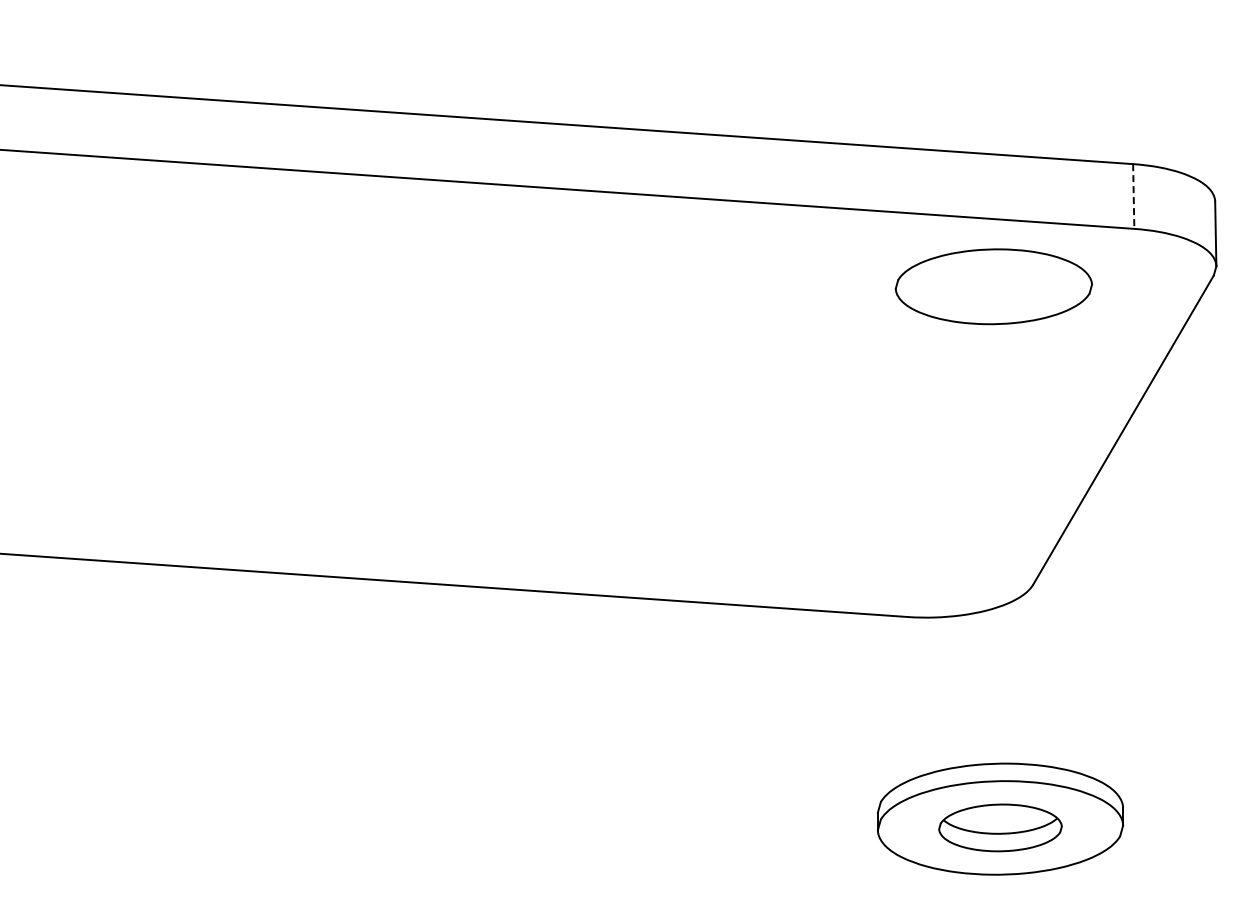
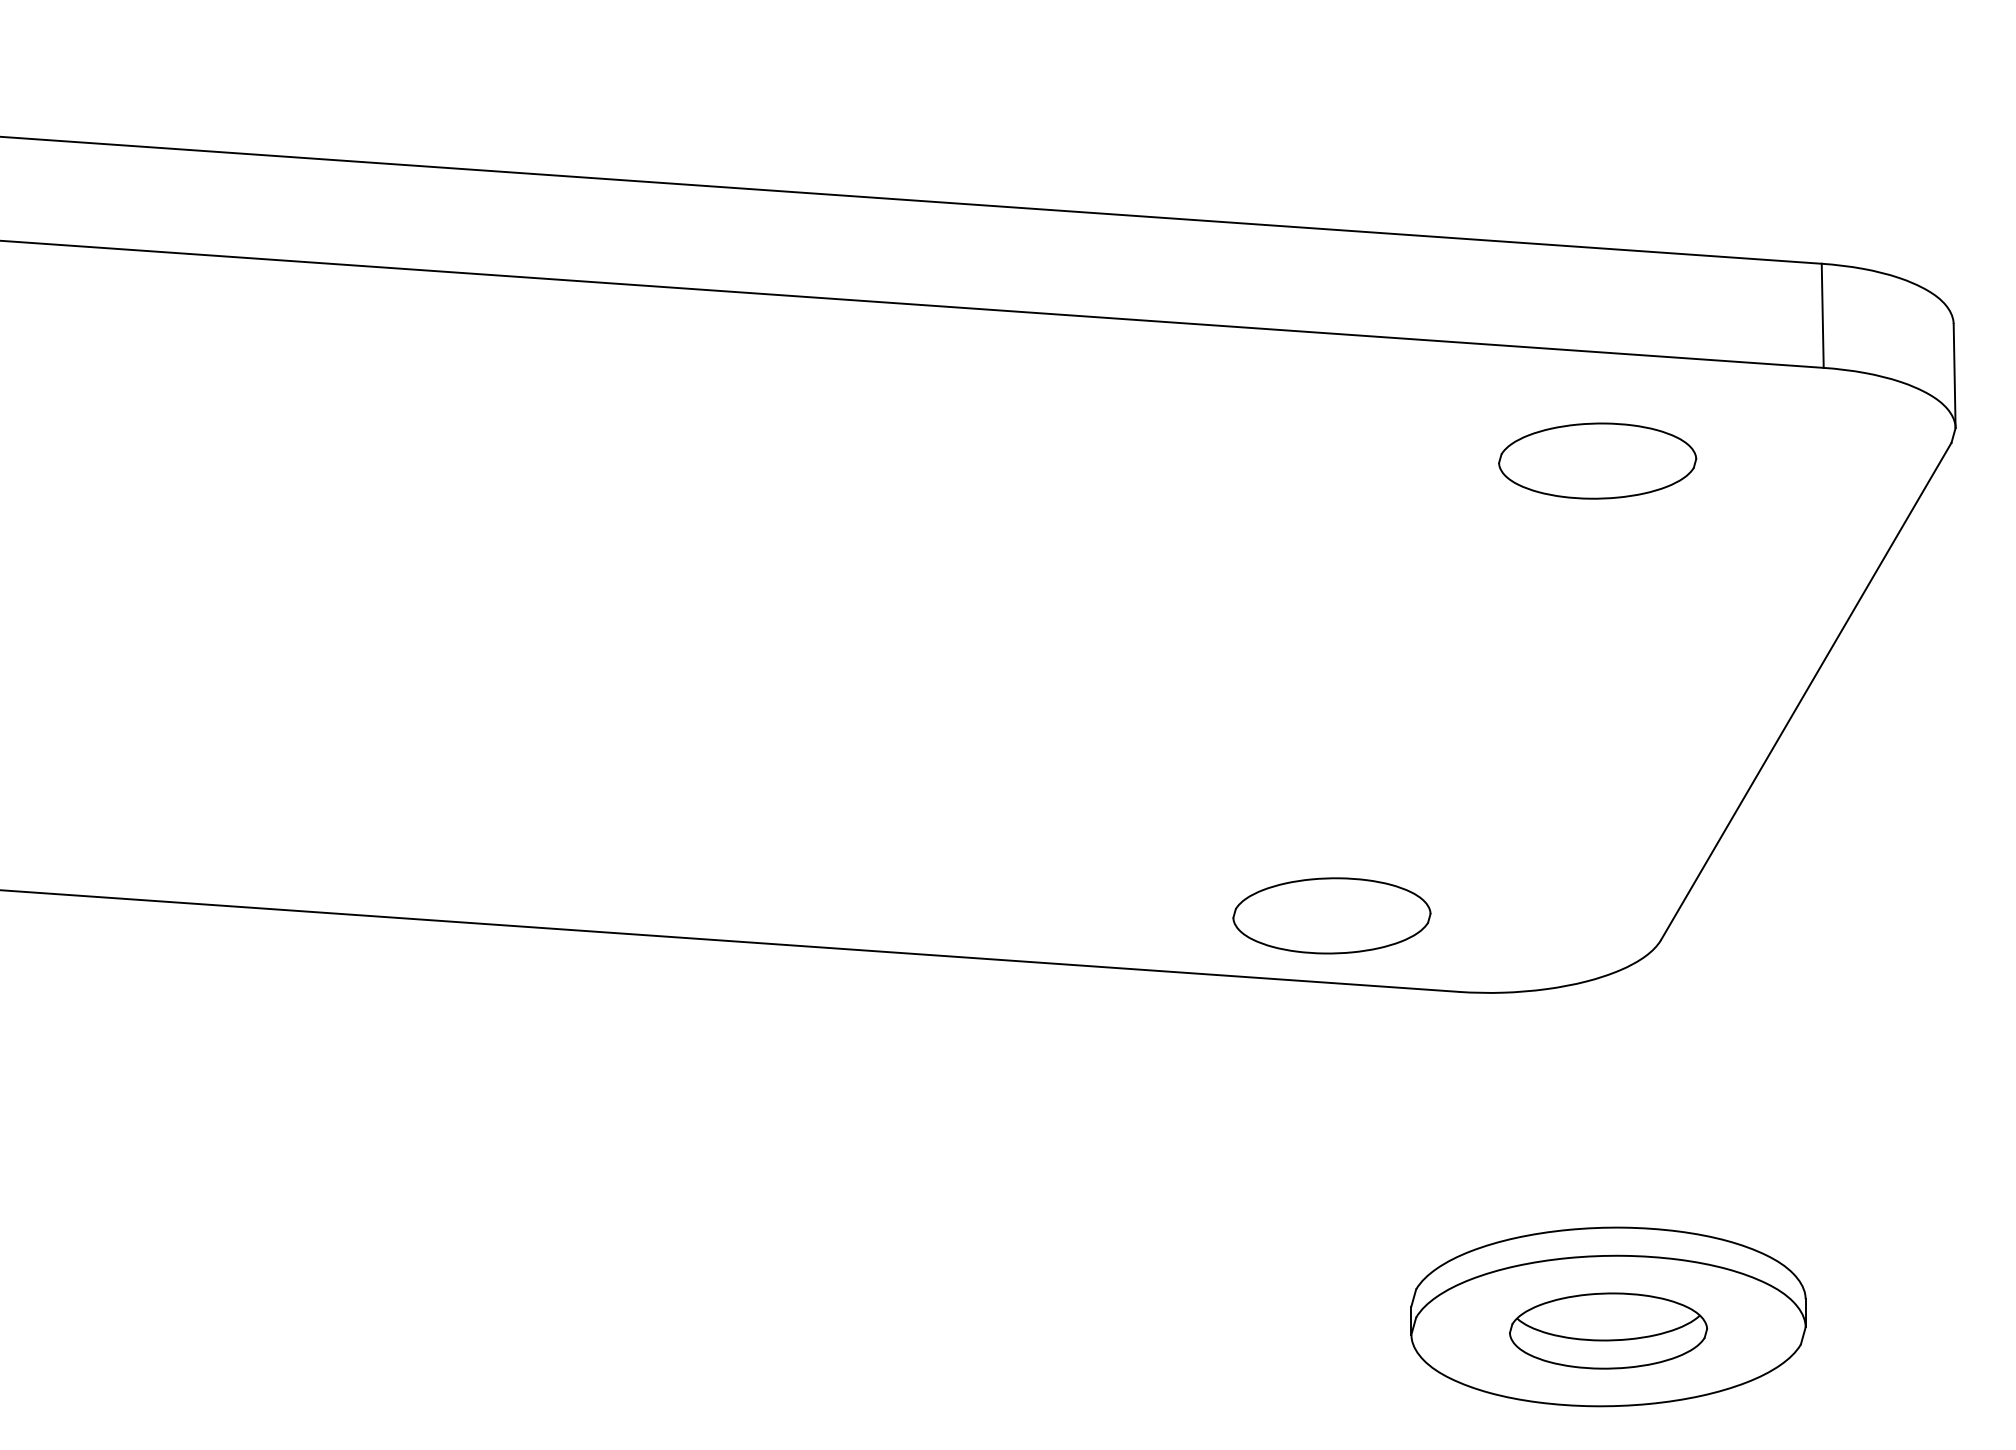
line: (1133, 197) -> (1822, 317), dashed -> solid
part: (993, 286) -> (1597, 460), size x0.62
part: (828, 569) -> (1331, 915), added

